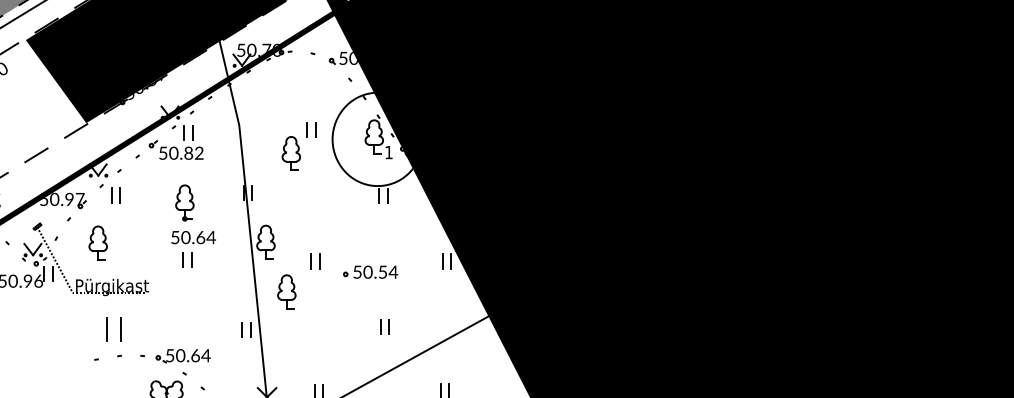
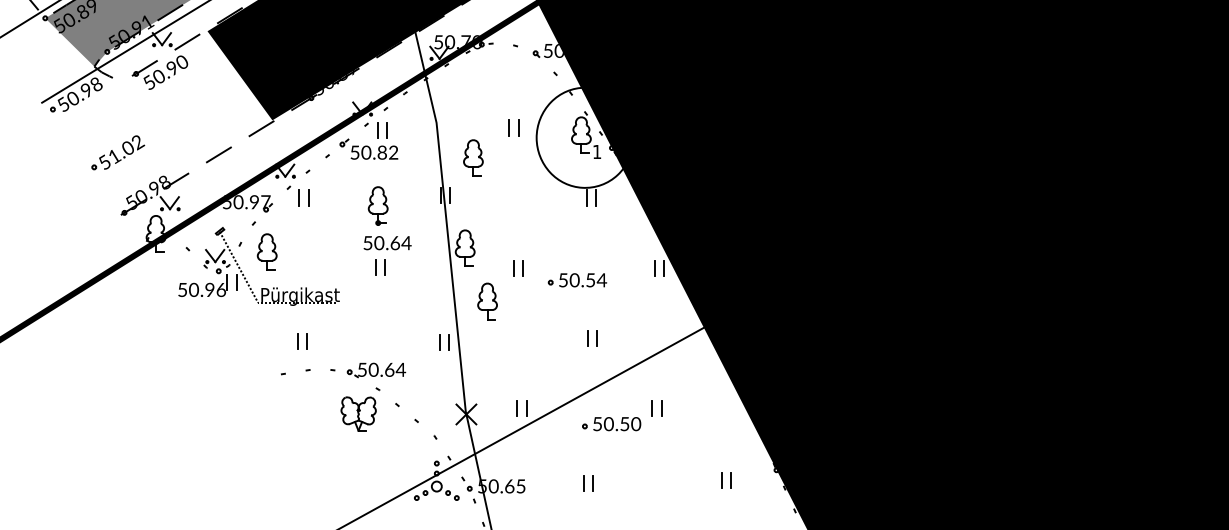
part: (291, 153) -> (473, 157), moved
part: (97, 242) -> (266, 251), moved
part: (114, 329) -> (302, 341), size x0.62

